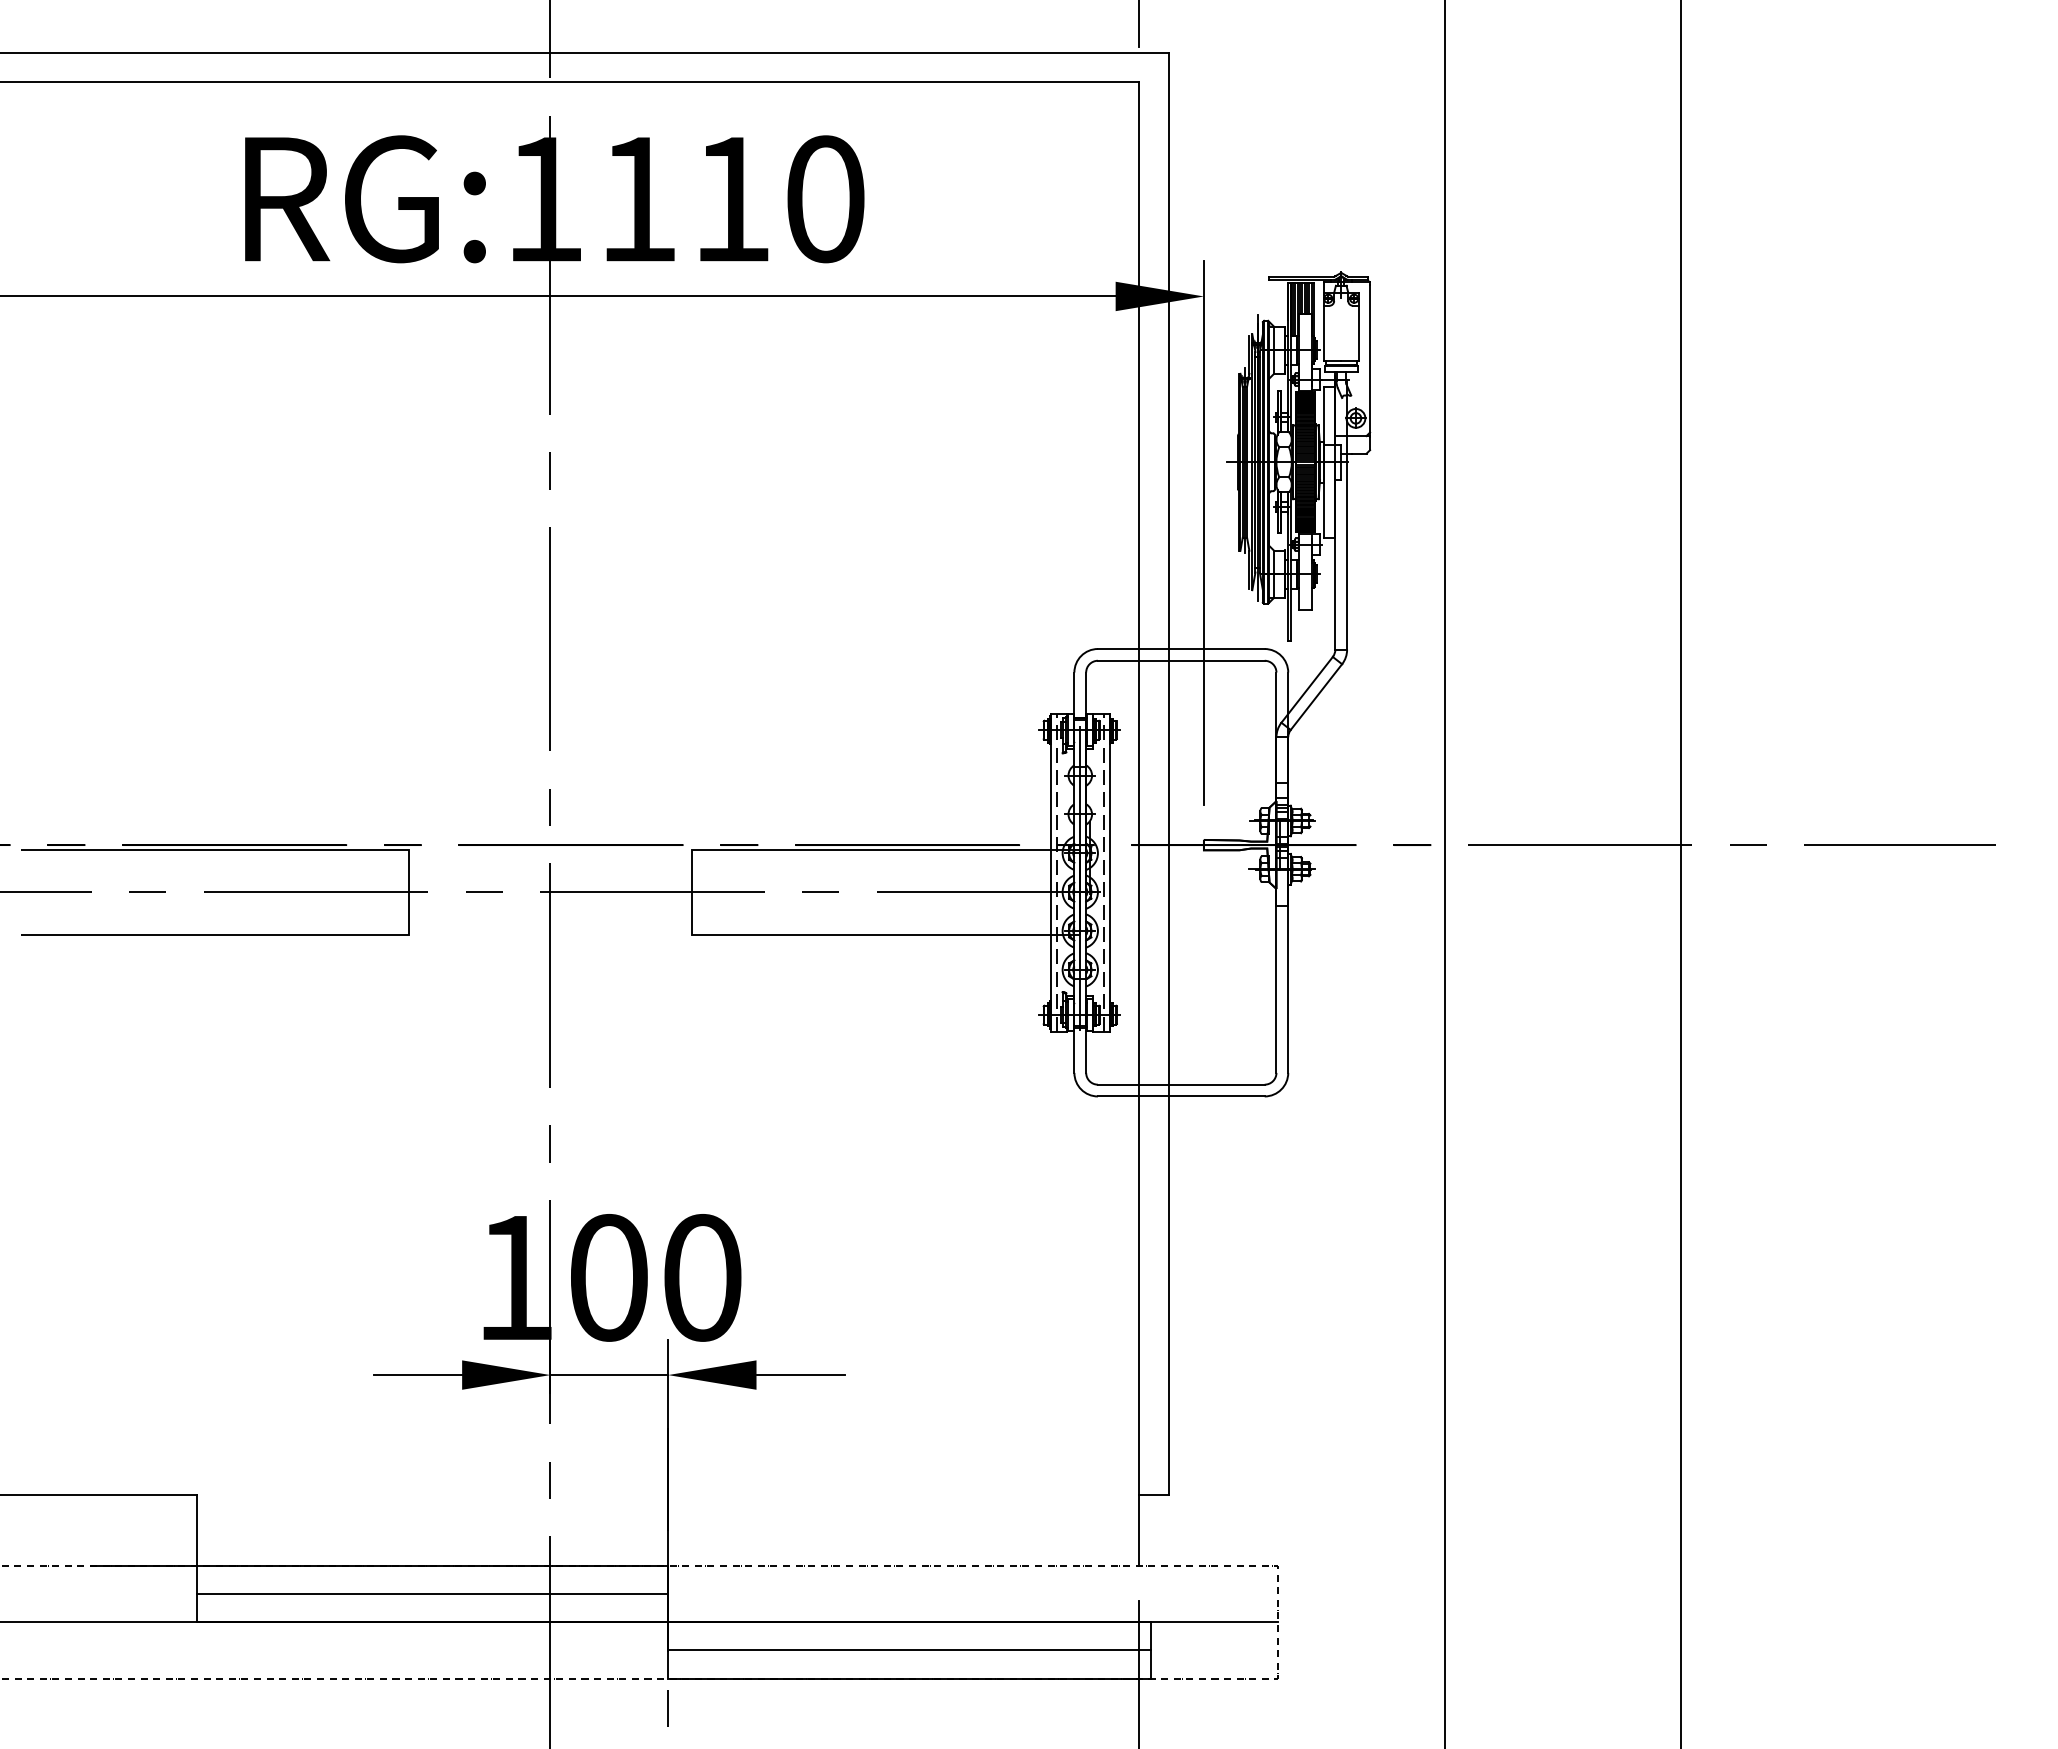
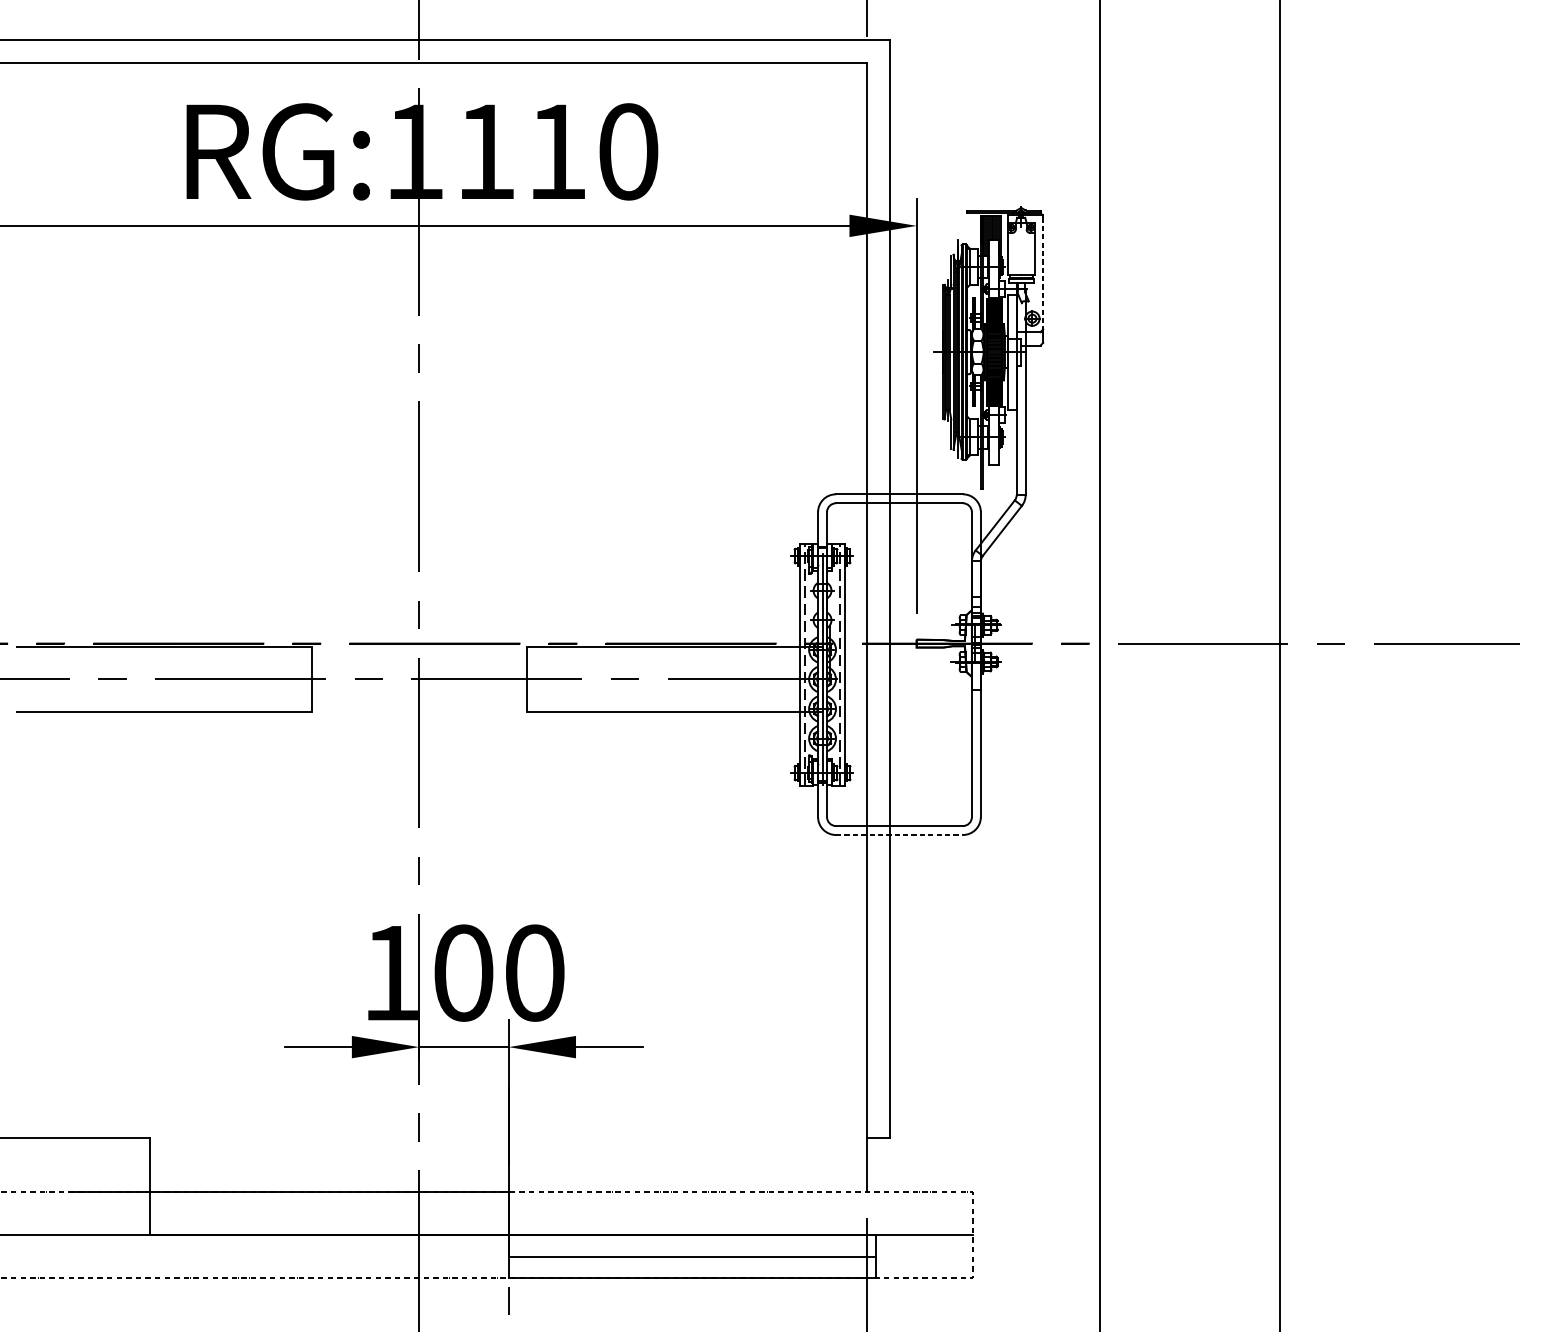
line: (1370, 358) -> (1043, 273), solid -> dashed
line: (1181, 1096) -> (899, 835), solid -> dashed
line: (432, 1593) -> (329, 1213), removed

